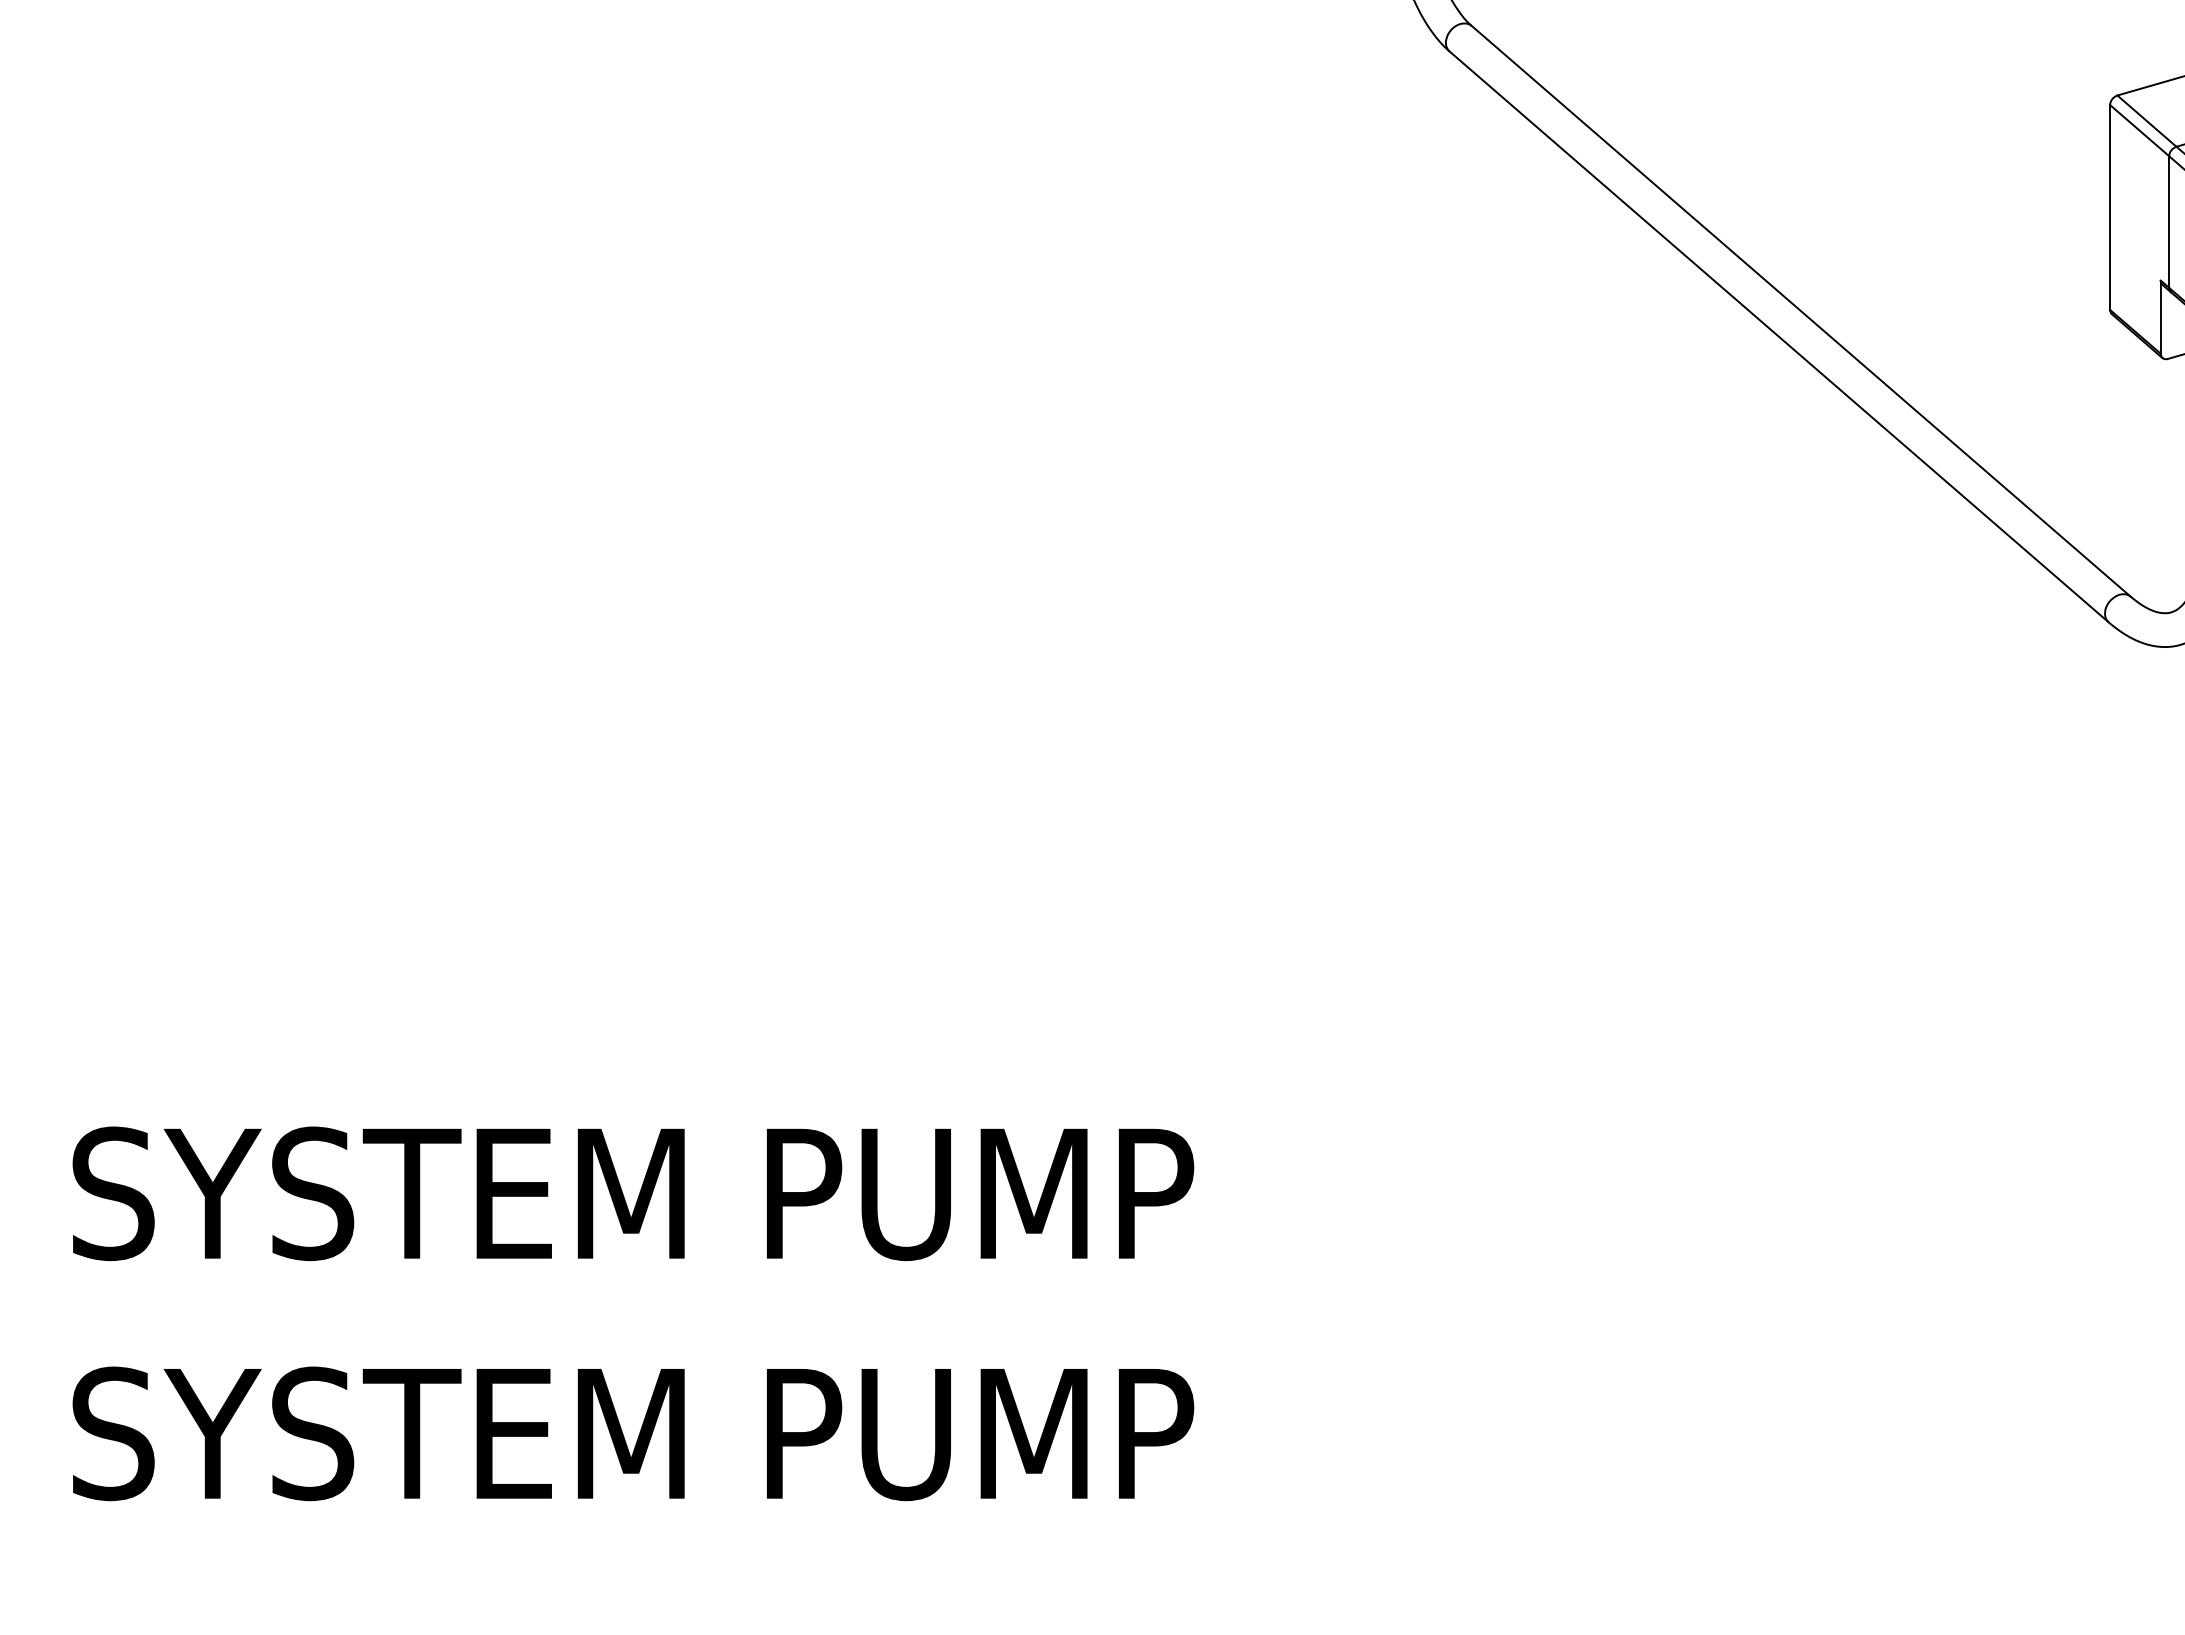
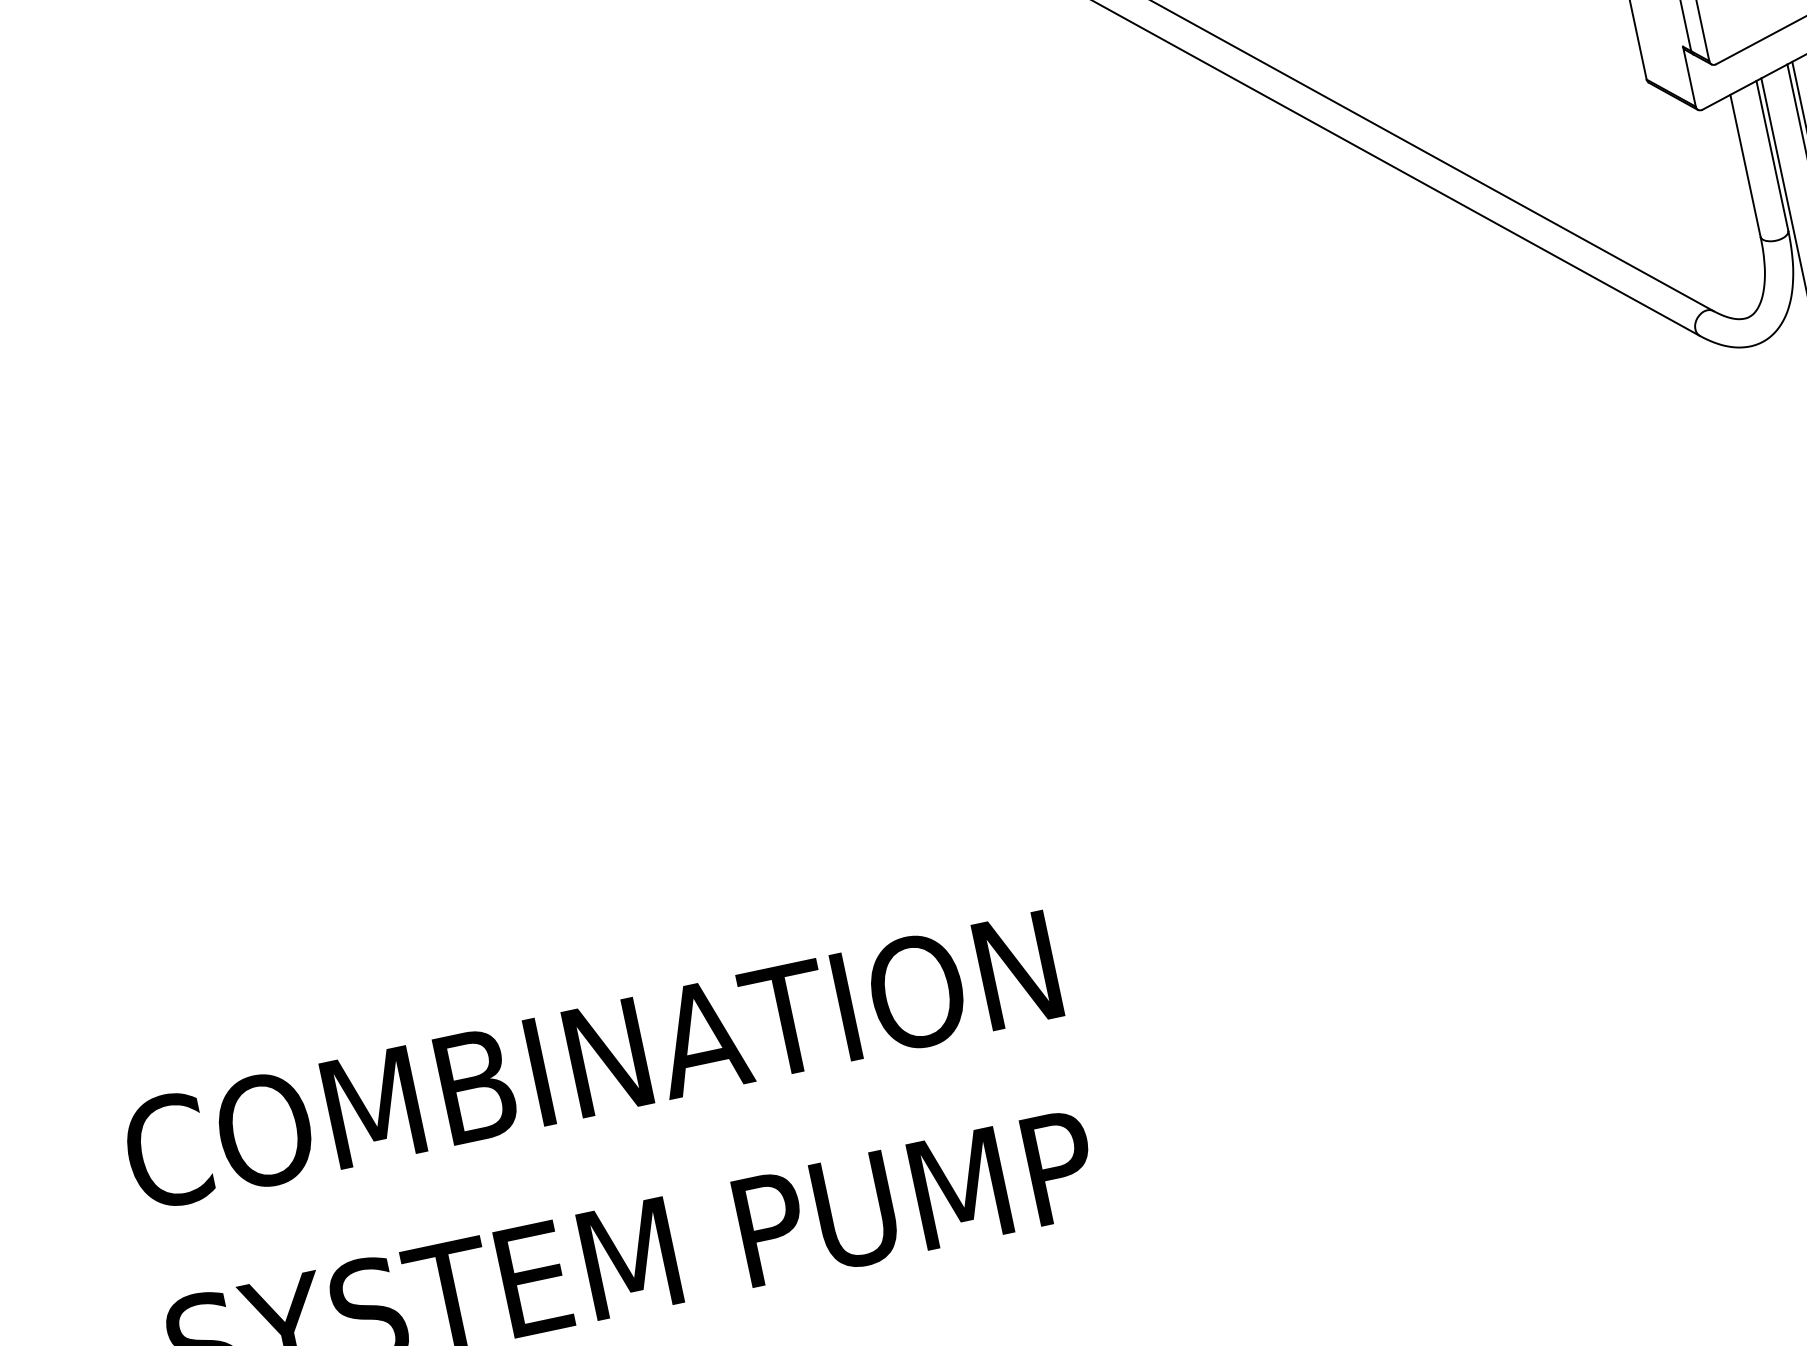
text: (635, 1193) -> (591, 1060), SYSTEM PUMP -> COMBINATION

